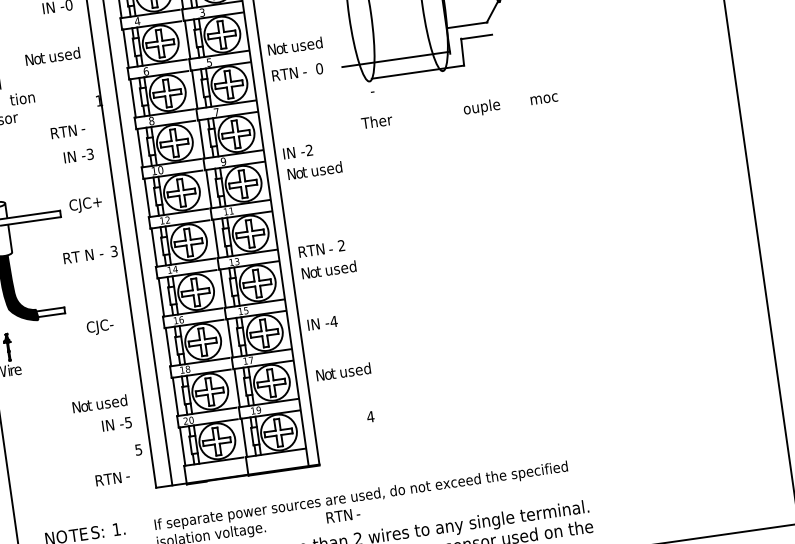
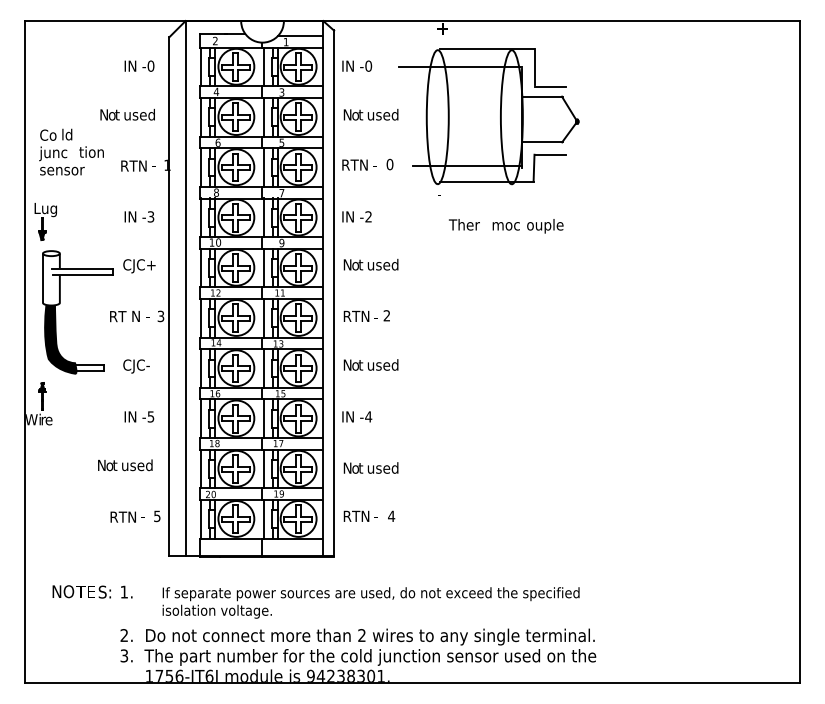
text: (294, 46) -> (370, 114), moved
text: (543, 99) -> (505, 226), moved
text: (376, 121) -> (464, 224), moved
text: (68, 130) -> (138, 165), moved
text: (297, 151) -> (356, 216), moved
text: (321, 248) -> (366, 315), moved
text: (100, 327) -> (136, 366), moved
text: (117, 423) -> (139, 416), moved
text: (112, 477) -> (127, 516), moved
text: (343, 514) -> (360, 515), moved

